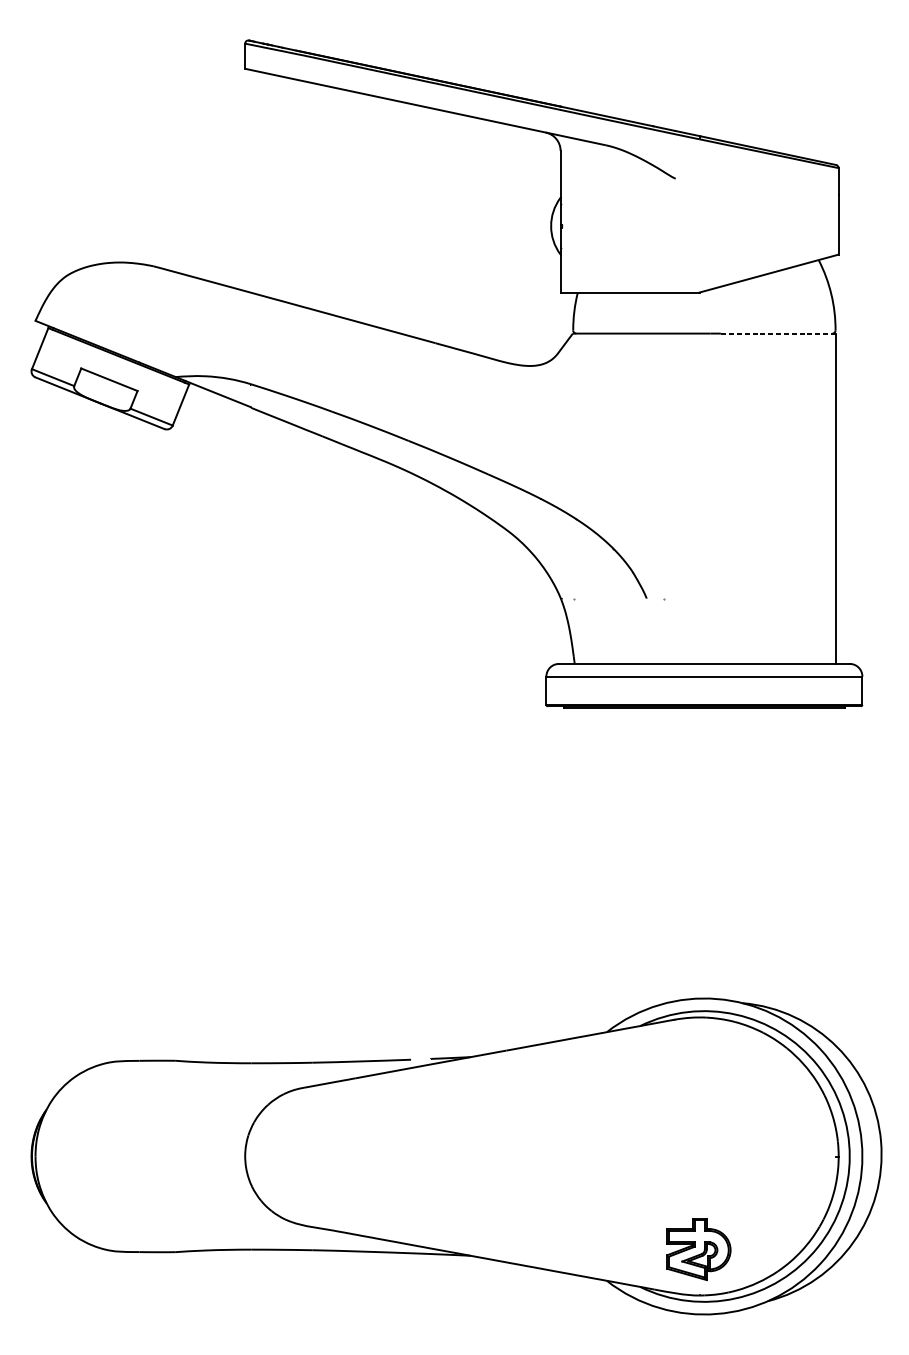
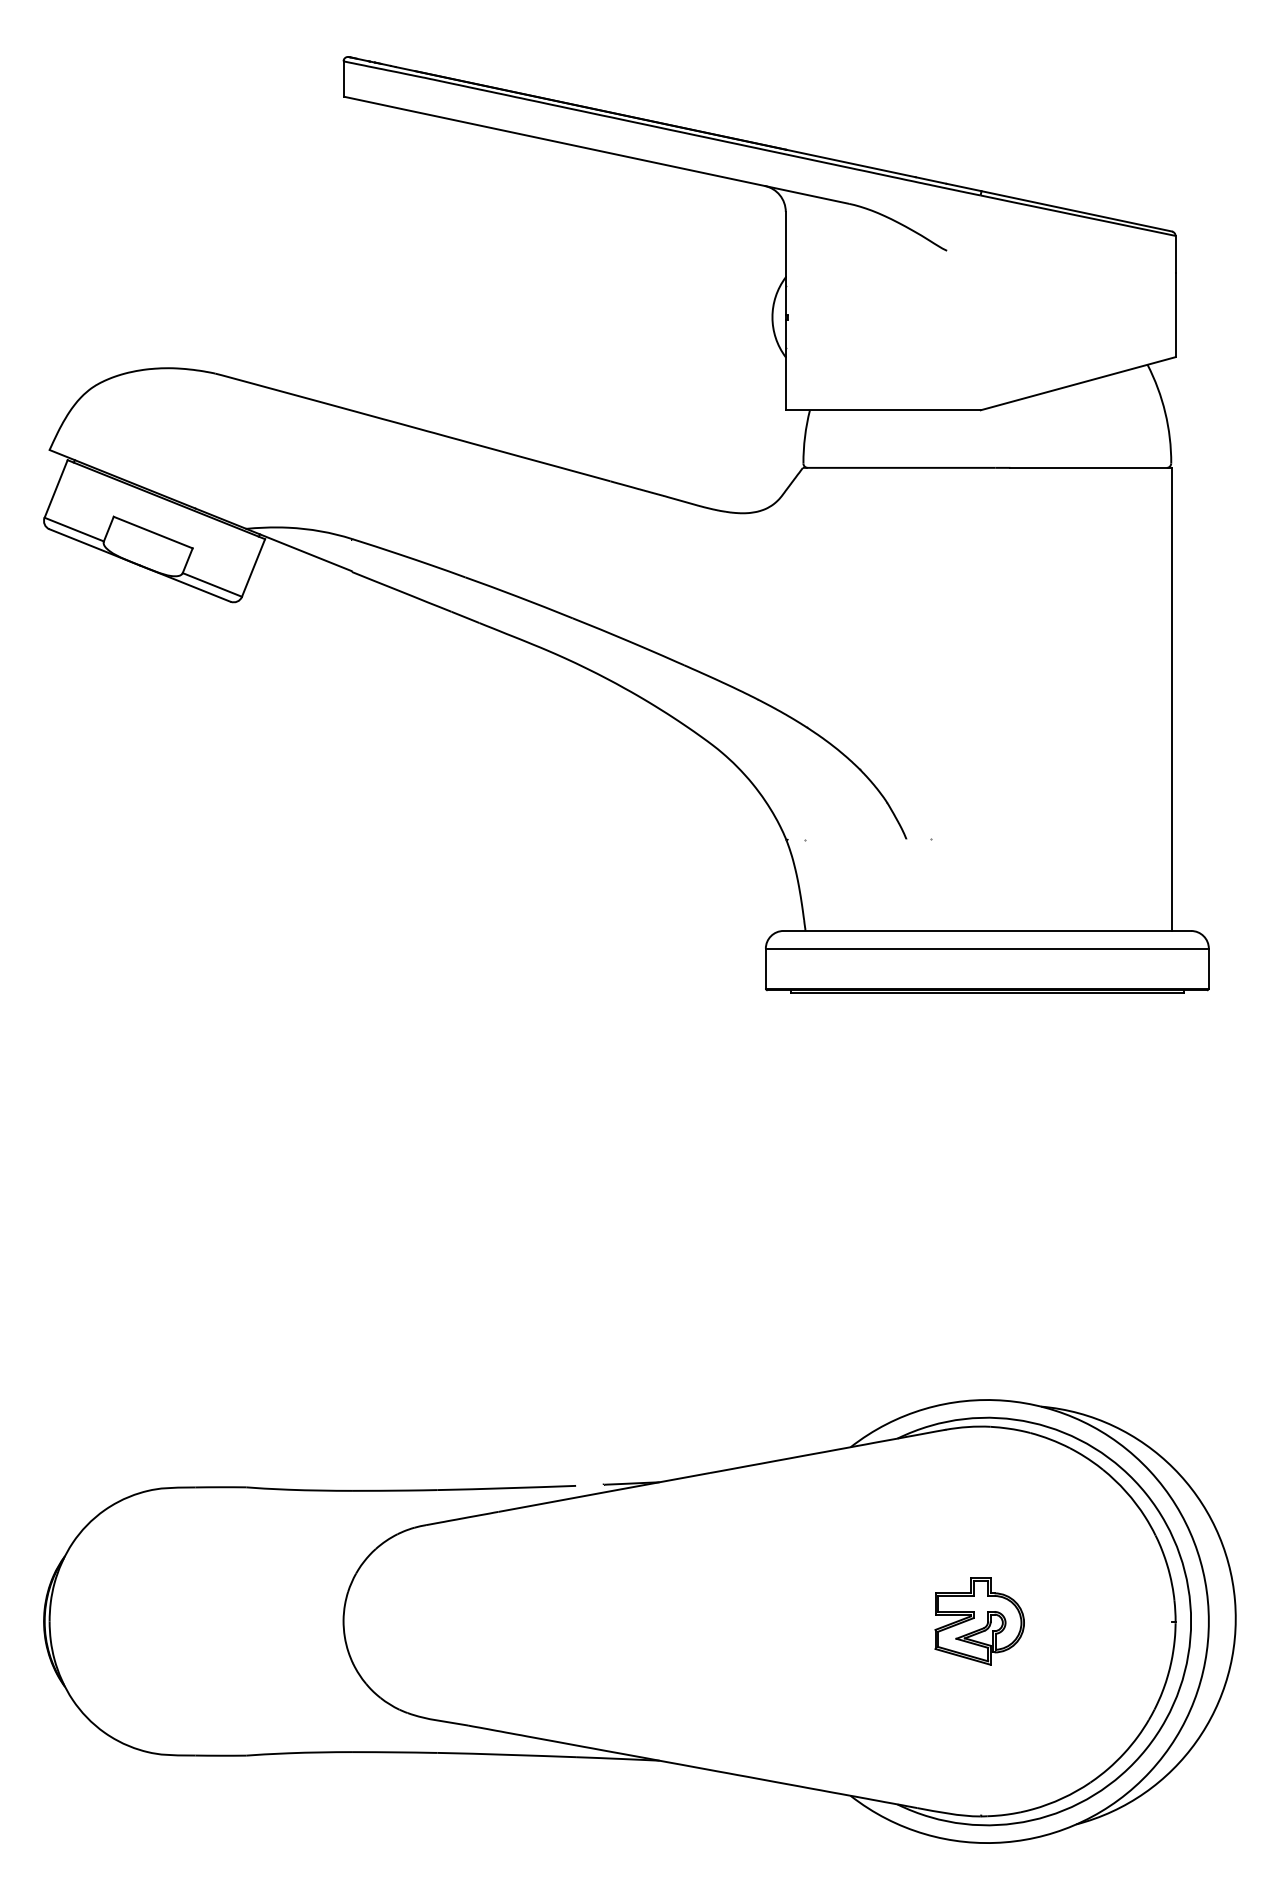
line: (778, 333) -> (1091, 467), dashed -> solid
part: (698, 1249) -> (979, 1621), moved

